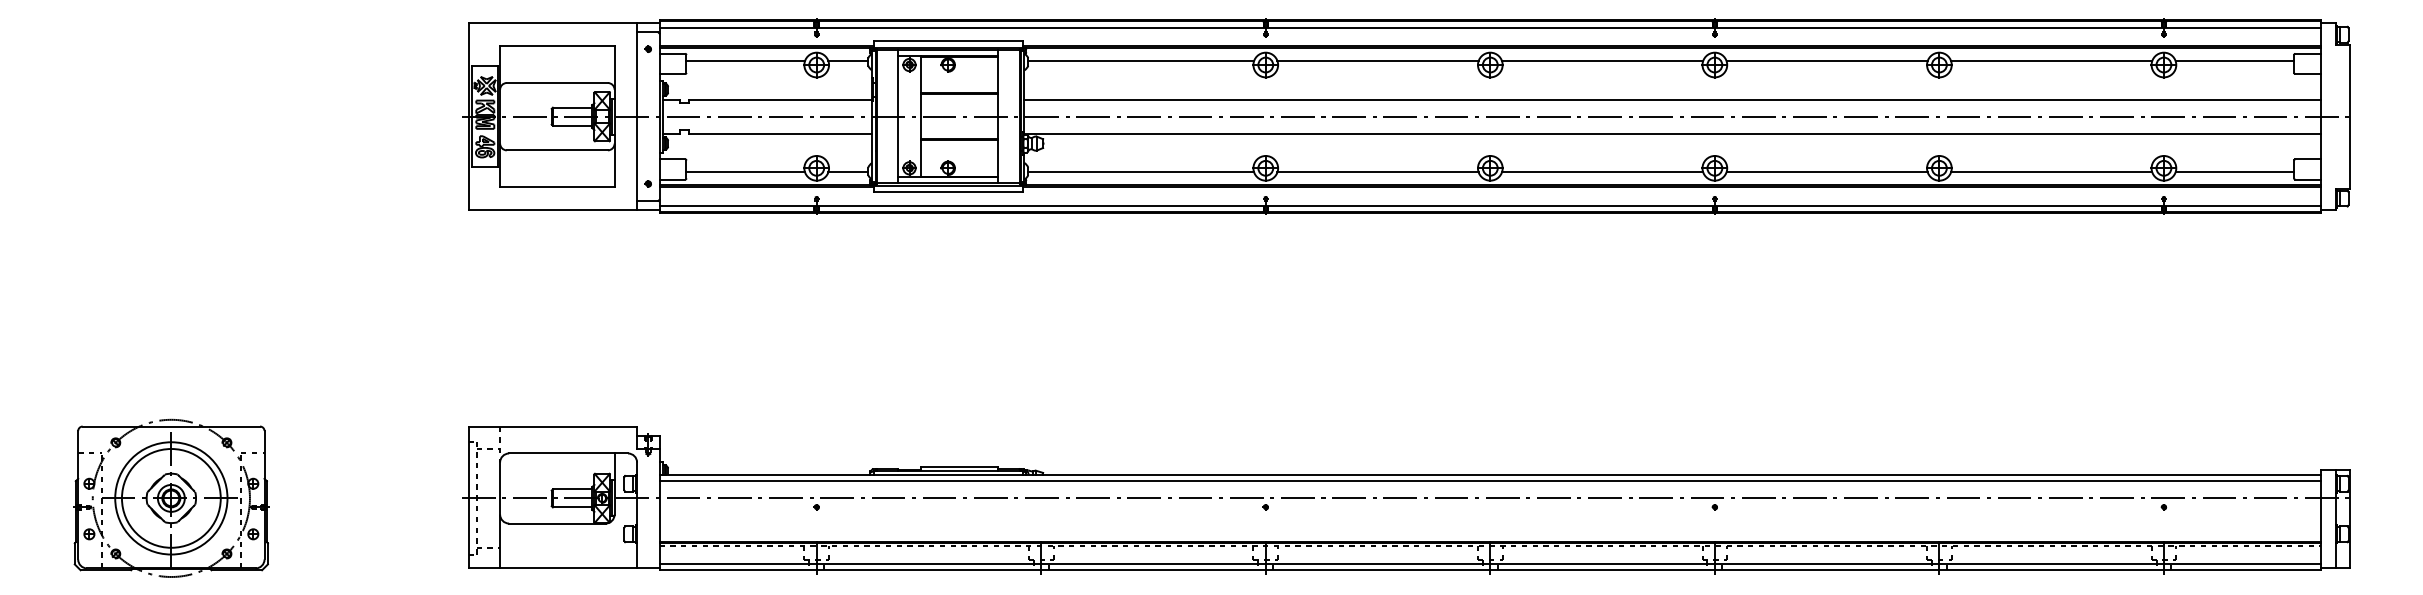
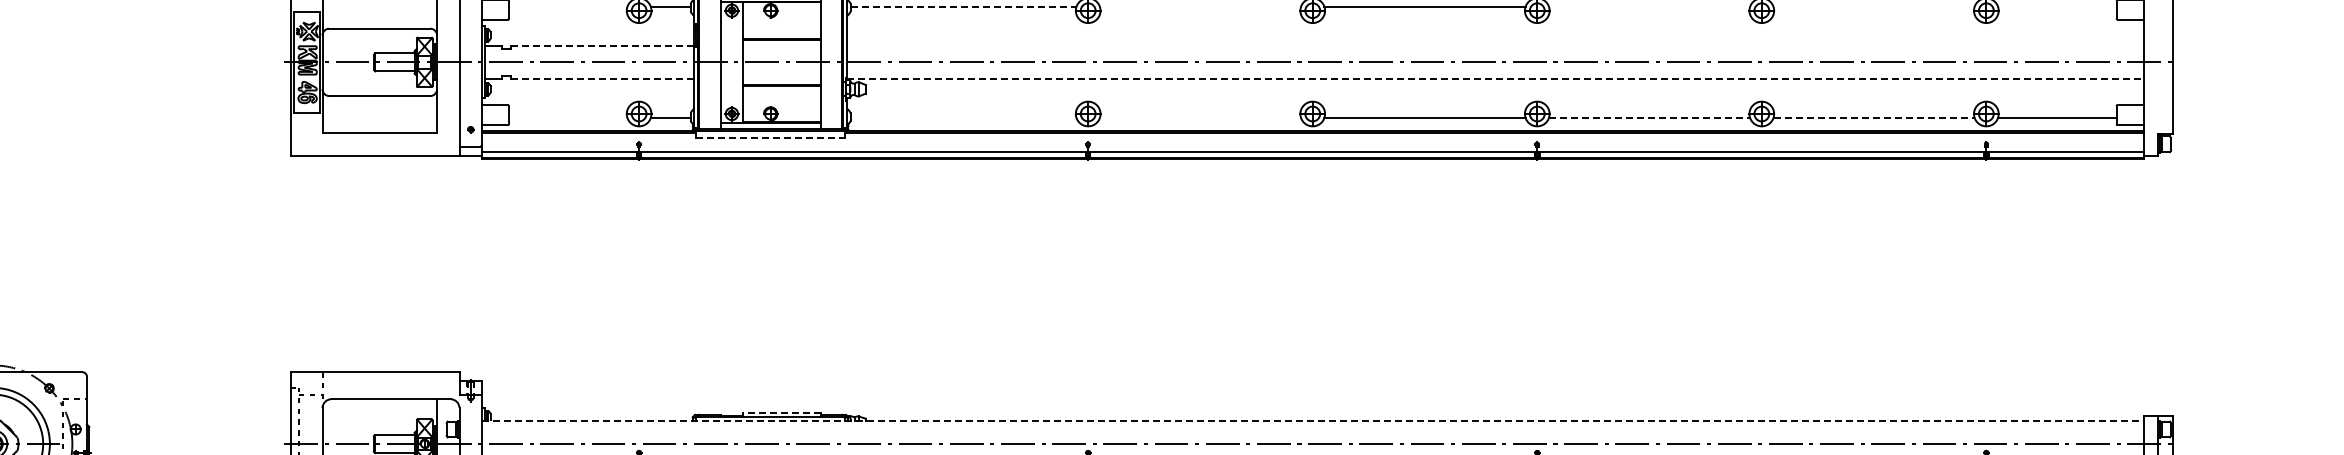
line: (745, 61) -> (567, 7), removed
line: (1141, 61) -> (963, 7), solid -> dashed
line: (1377, 61) -> (1199, 7), removed
line: (1826, 61) -> (1648, 7), removed
line: (2051, 61) -> (1873, 7), removed
line: (2234, 61) -> (2056, 7), removed
line: (780, 99) -> (602, 45), solid -> dashed
line: (1672, 99) -> (1494, 45), removed
line: (780, 133) -> (602, 79), solid -> dashed
line: (1673, 133) -> (1495, 79), solid -> dashed
line: (745, 172) -> (567, 118), removed
line: (1141, 172) -> (963, 118), removed
line: (1377, 172) -> (1199, 118), removed
line: (1827, 172) -> (1649, 118), solid -> dashed
line: (2051, 172) -> (1873, 118), solid -> dashed
line: (948, 191) -> (770, 137), solid -> dashed
line: (959, 466) -> (781, 412), solid -> dashed
line: (1490, 474) -> (1312, 420), solid -> dashed
line: (1490, 481) -> (1312, 427), removed

